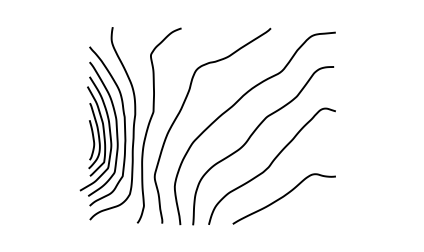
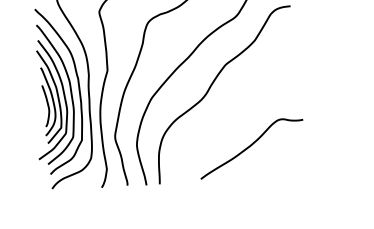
curve: (271, 165) -> (235, 114), removed

